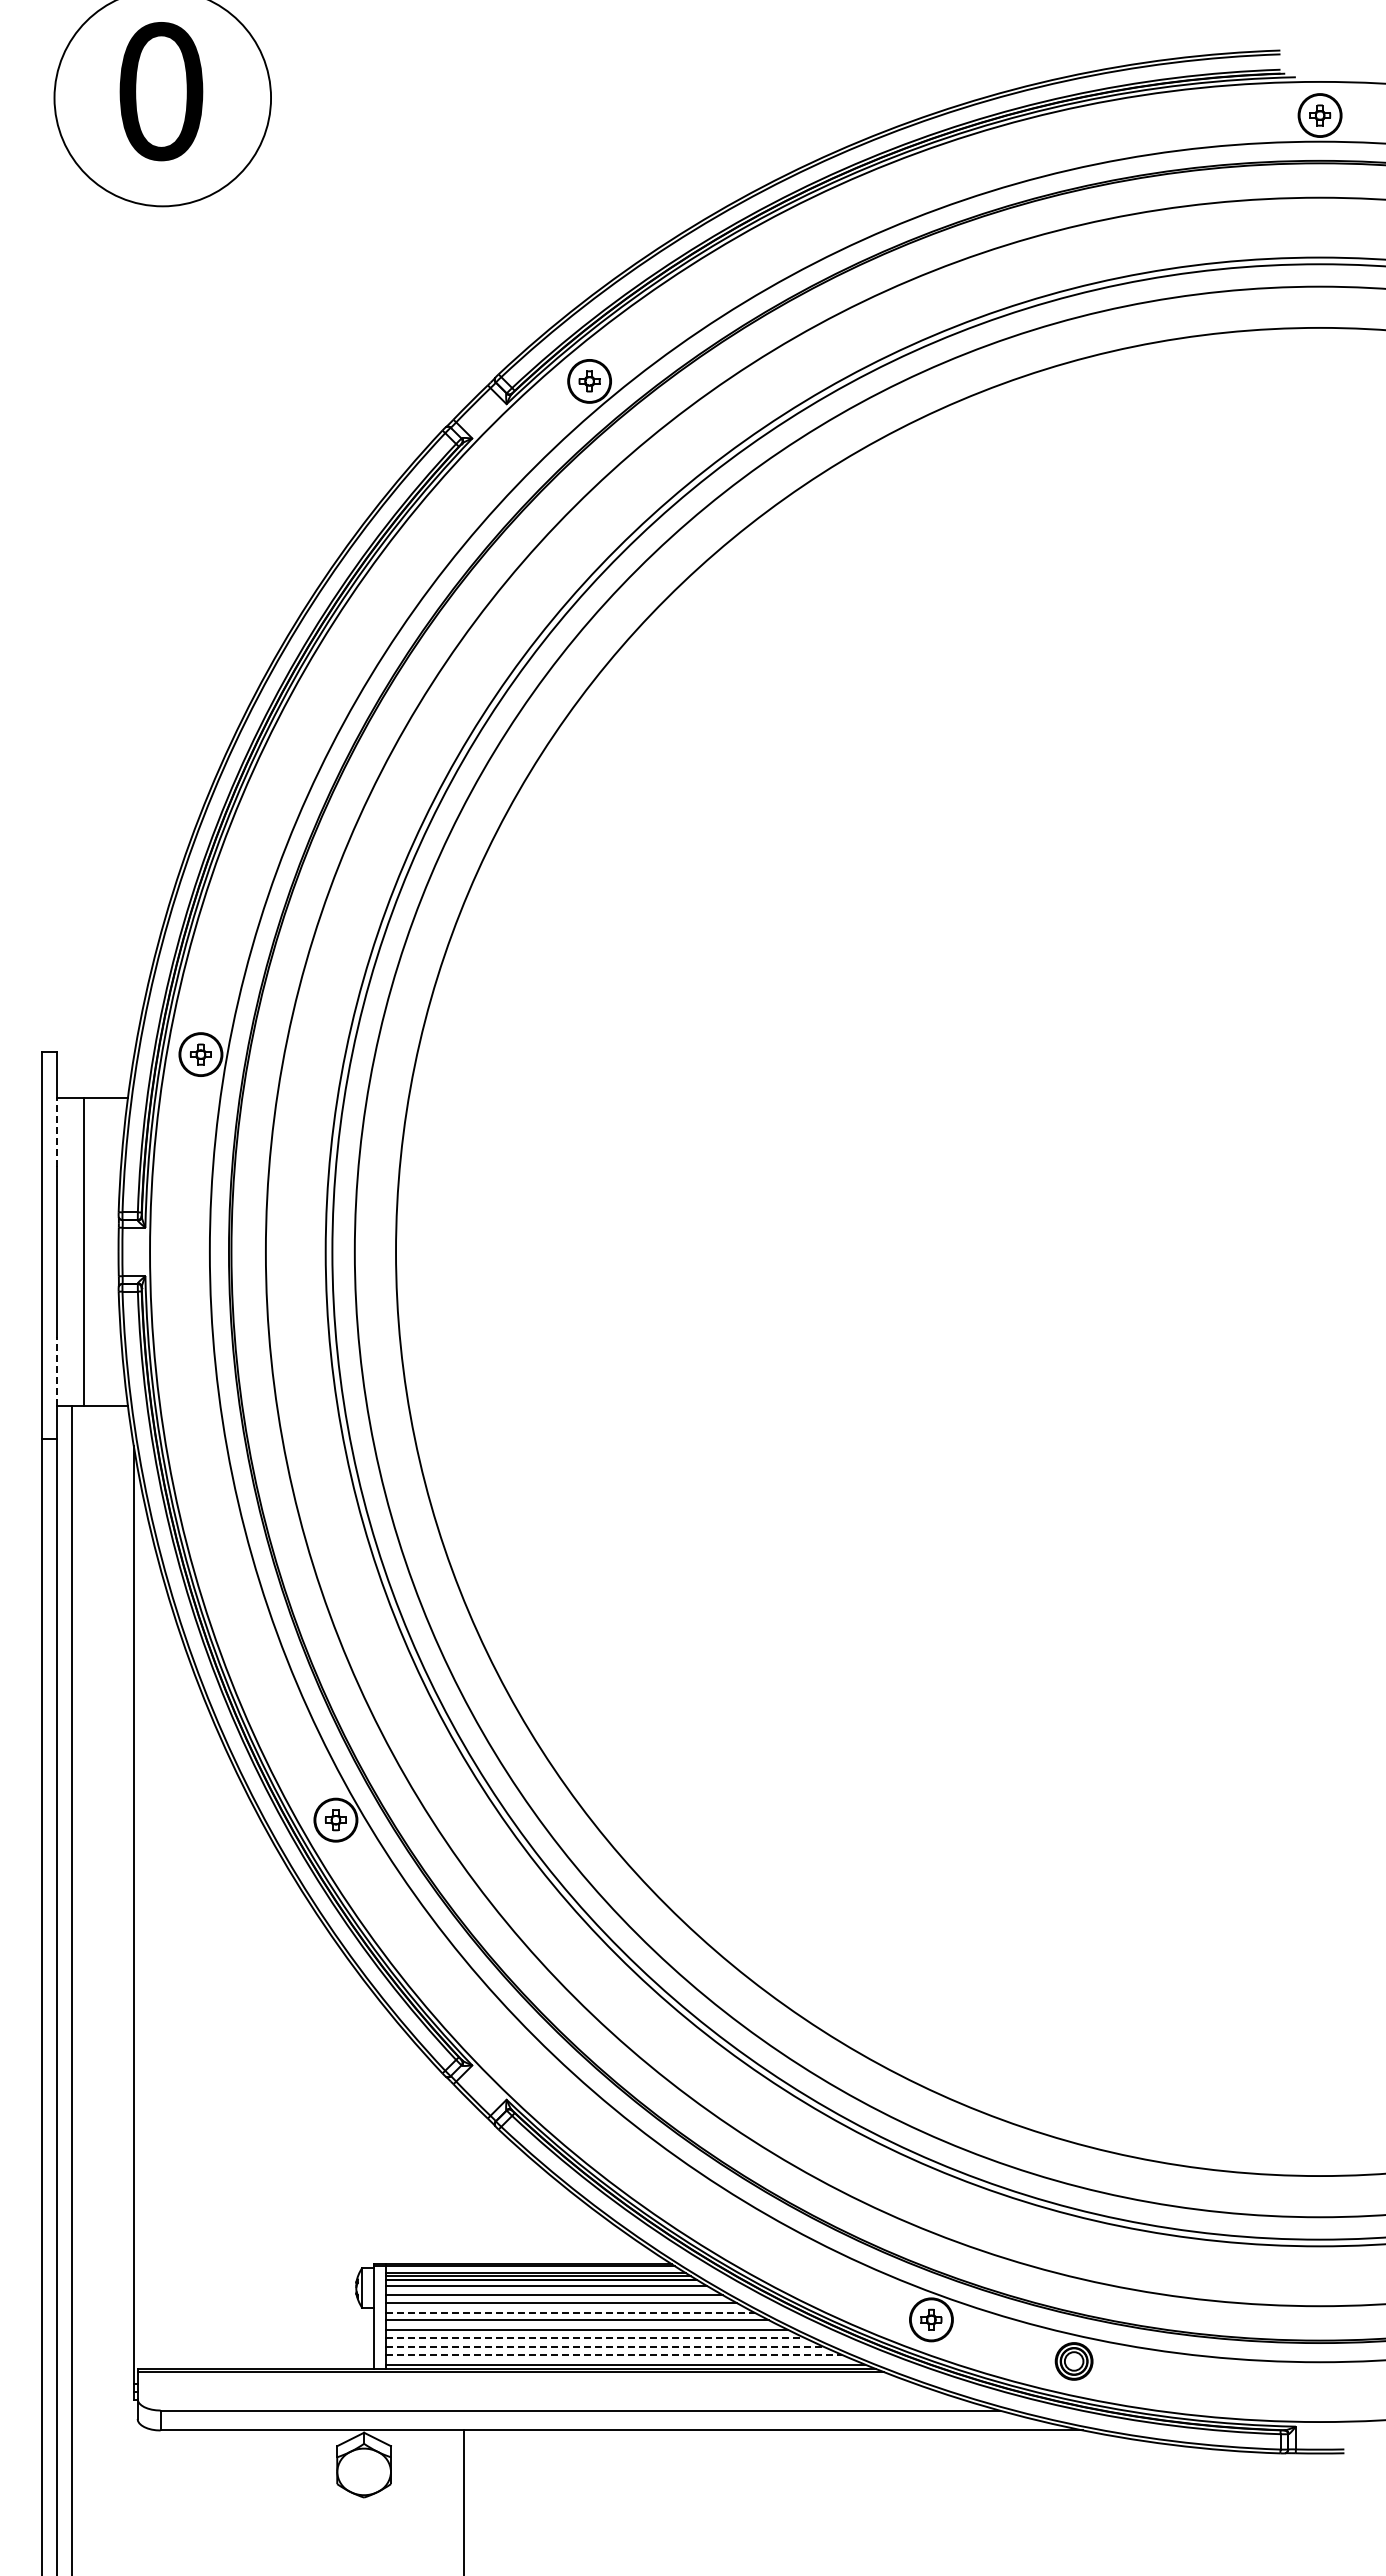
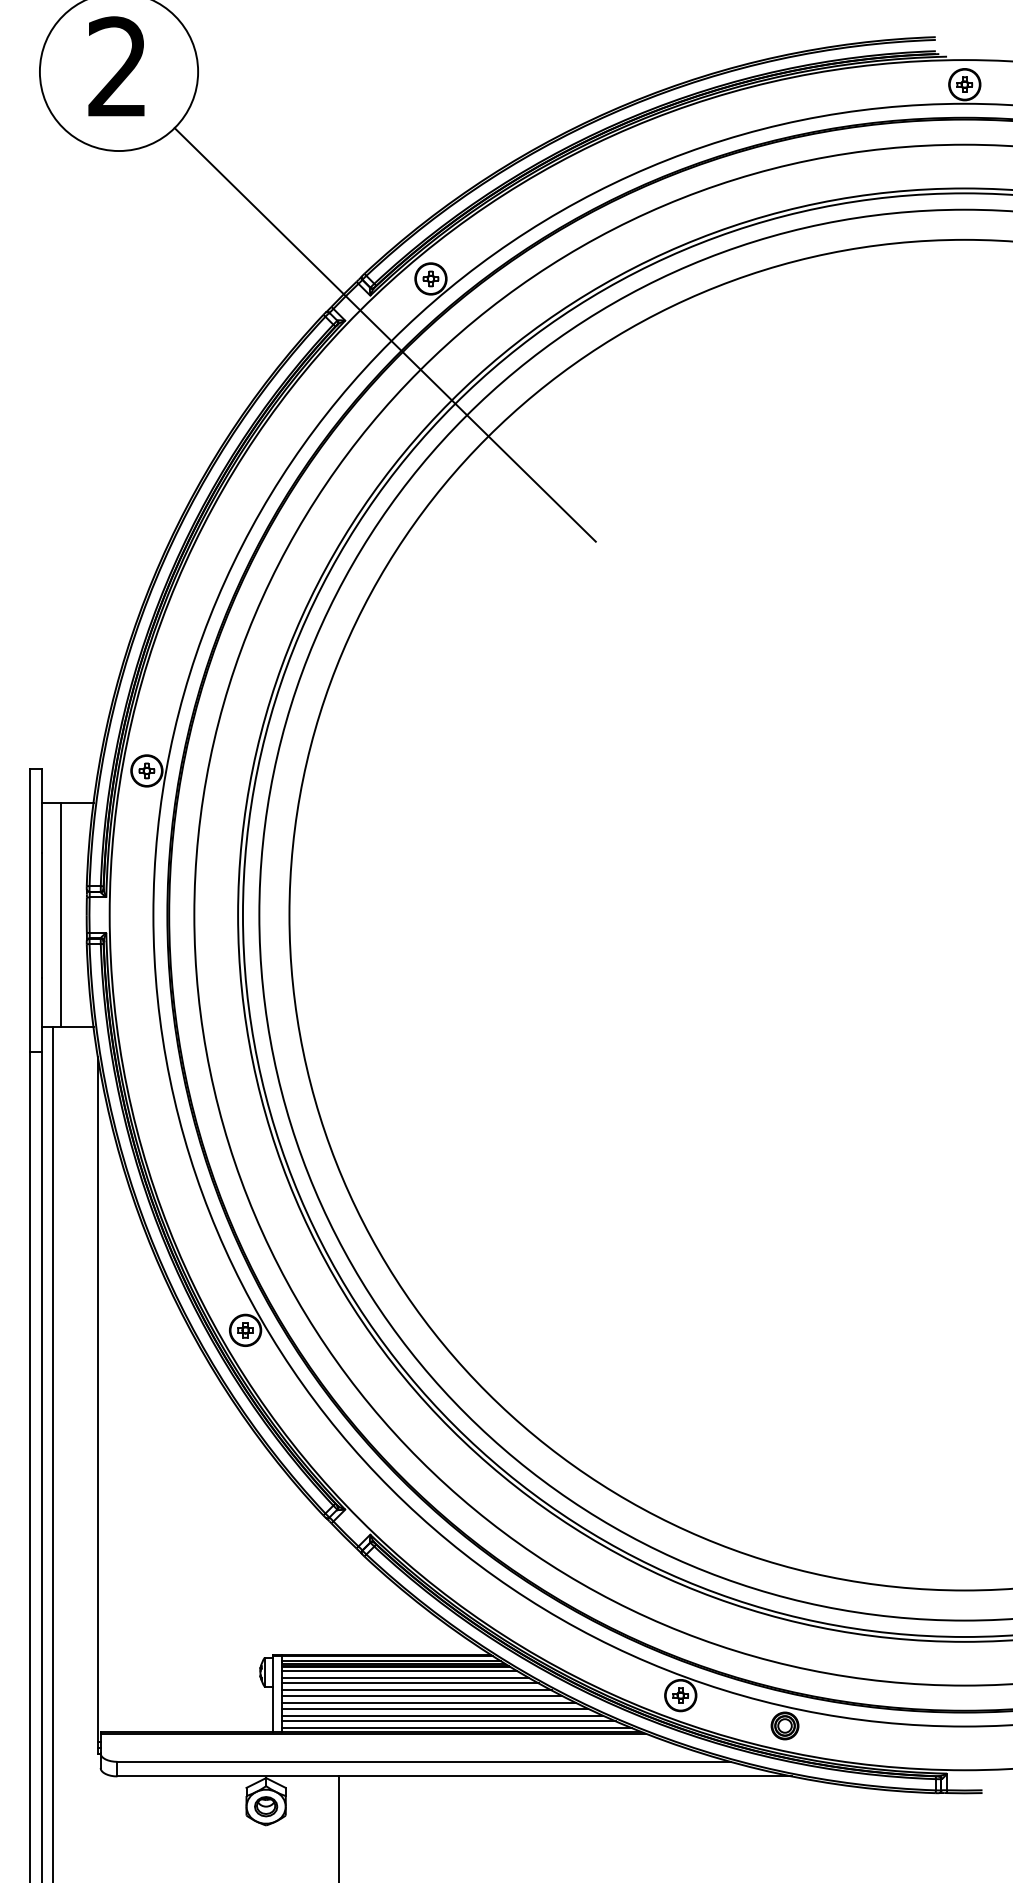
text: (161, 91) -> (118, 67), 0 -> 2
line: (526, 457) -> (384, 334), added
line: (56, 1131) -> (41, 827), dashed -> solid
line: (56, 1370) -> (41, 1001), dashed -> solid
line: (570, 2312) -> (416, 1690), dashed -> solid
line: (595, 2337) -> (435, 1708), dashed -> solid
line: (605, 2347) -> (442, 1715), dashed -> solid
line: (614, 2354) -> (449, 1720), dashed -> solid
part: (364, 2471) -> (266, 1806), added

